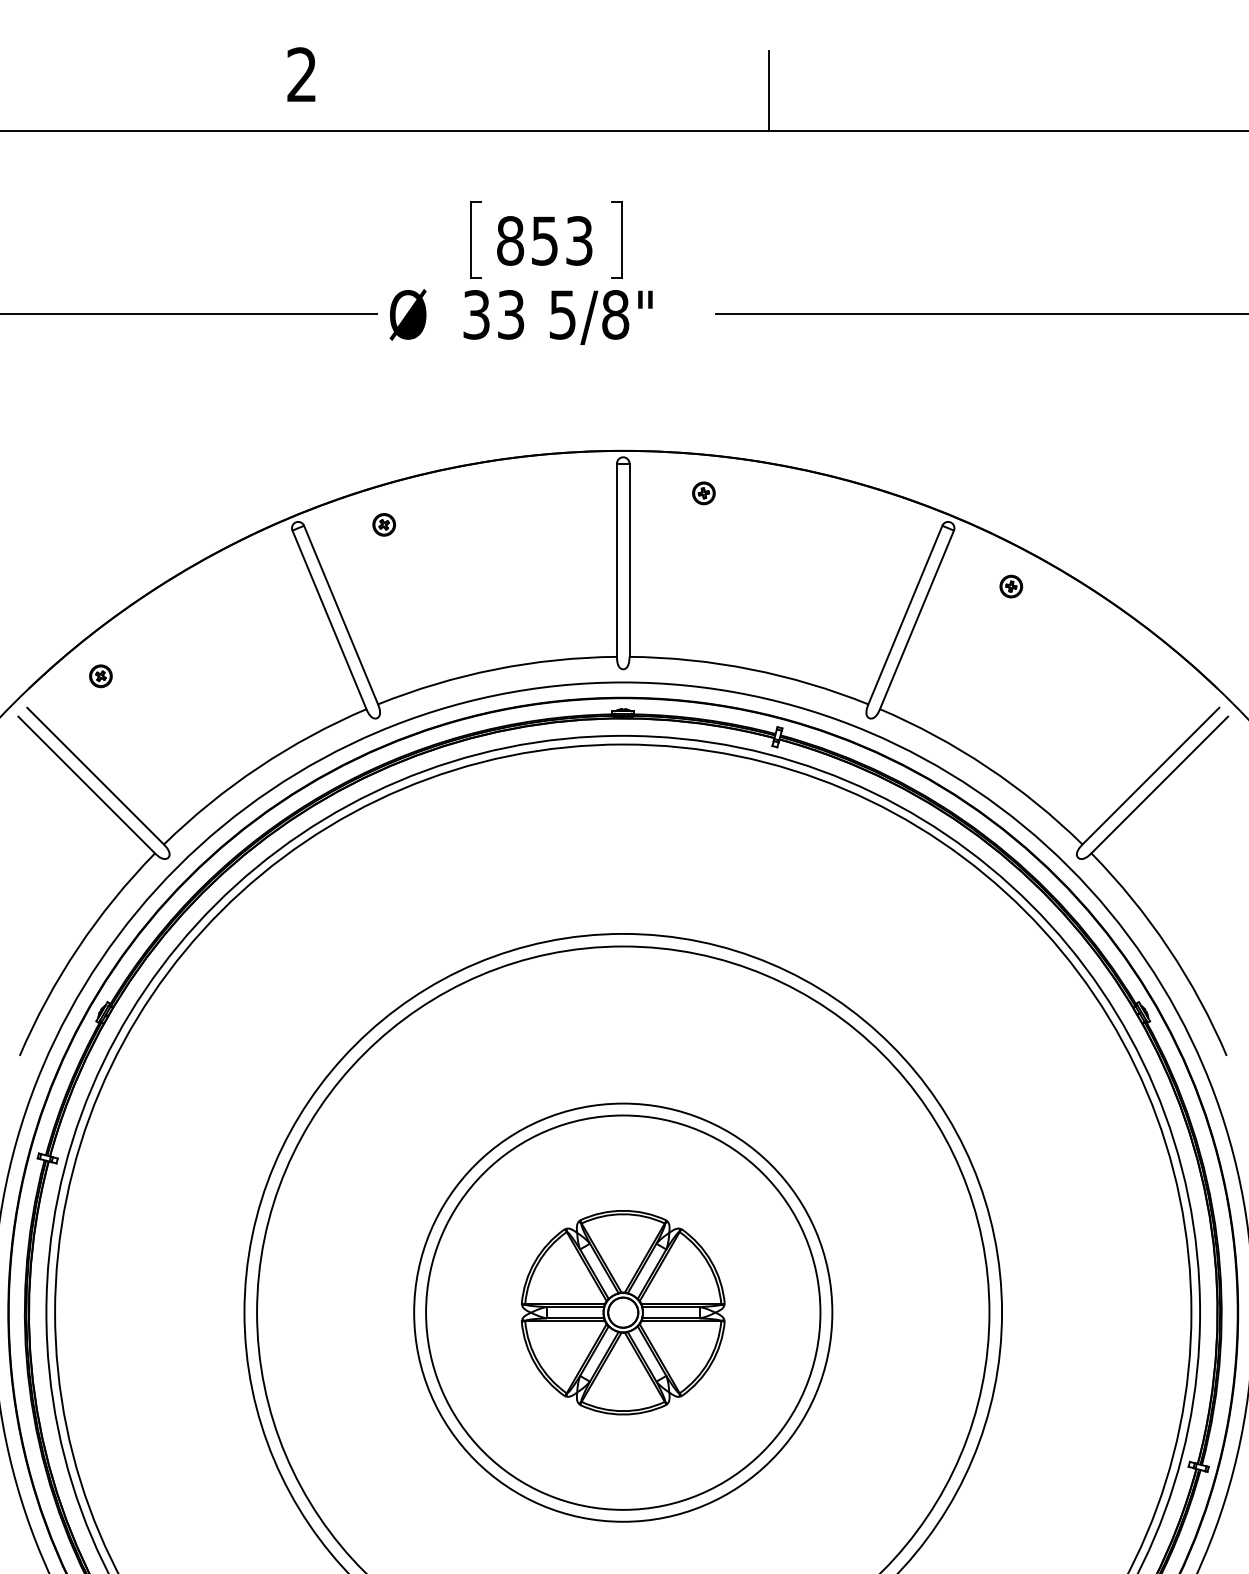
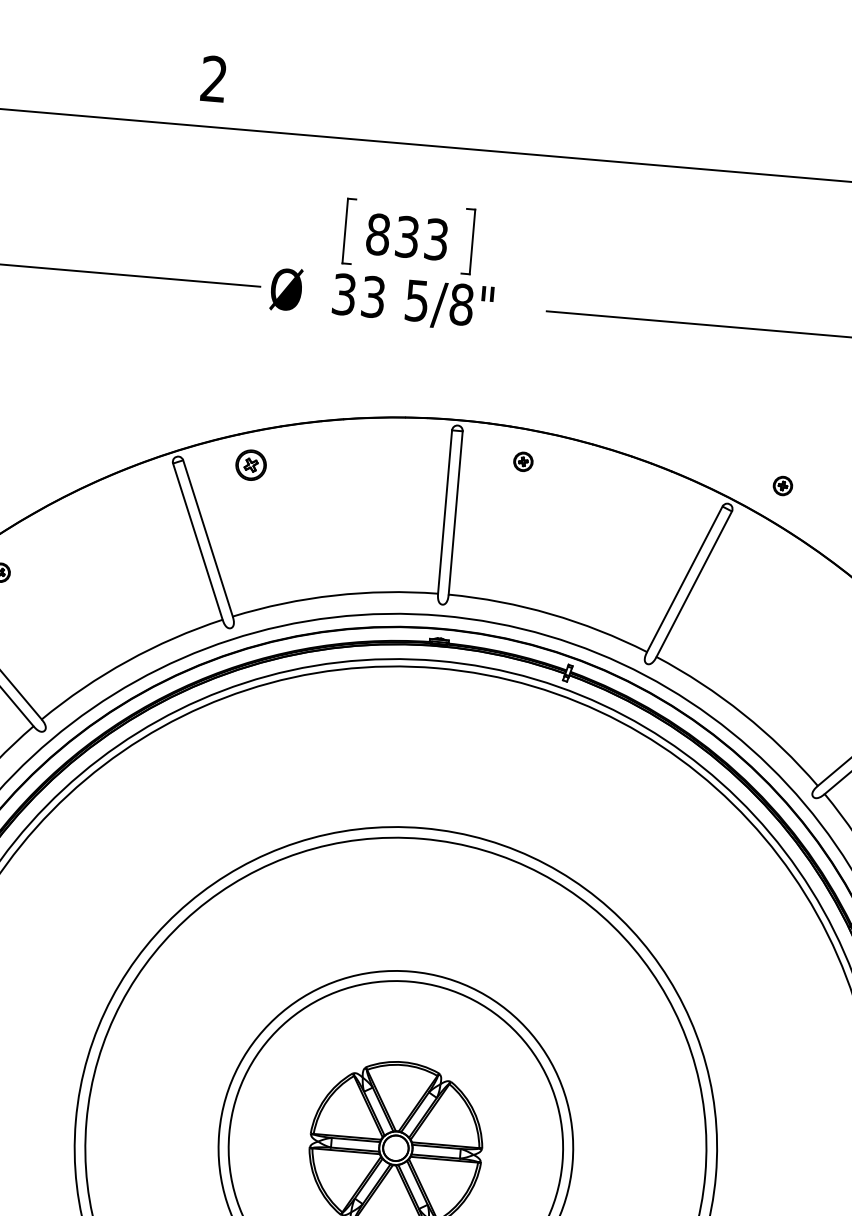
line: (769, 90) -> (607, 126), removed
text: (544, 240) -> (407, 236), 853 -> 833
part: (383, 524) -> (250, 464), size x1.6
part: (1011, 586) -> (783, 485), moved

